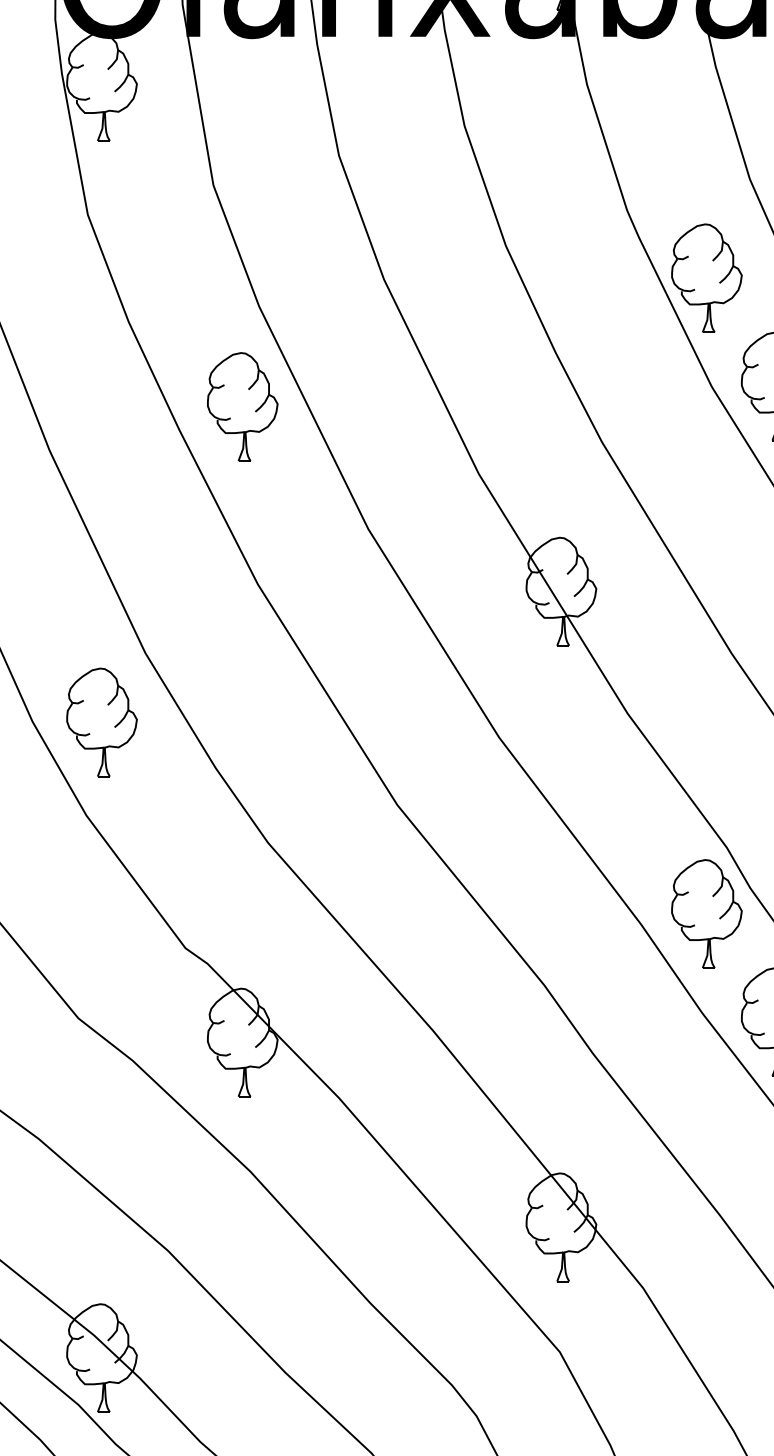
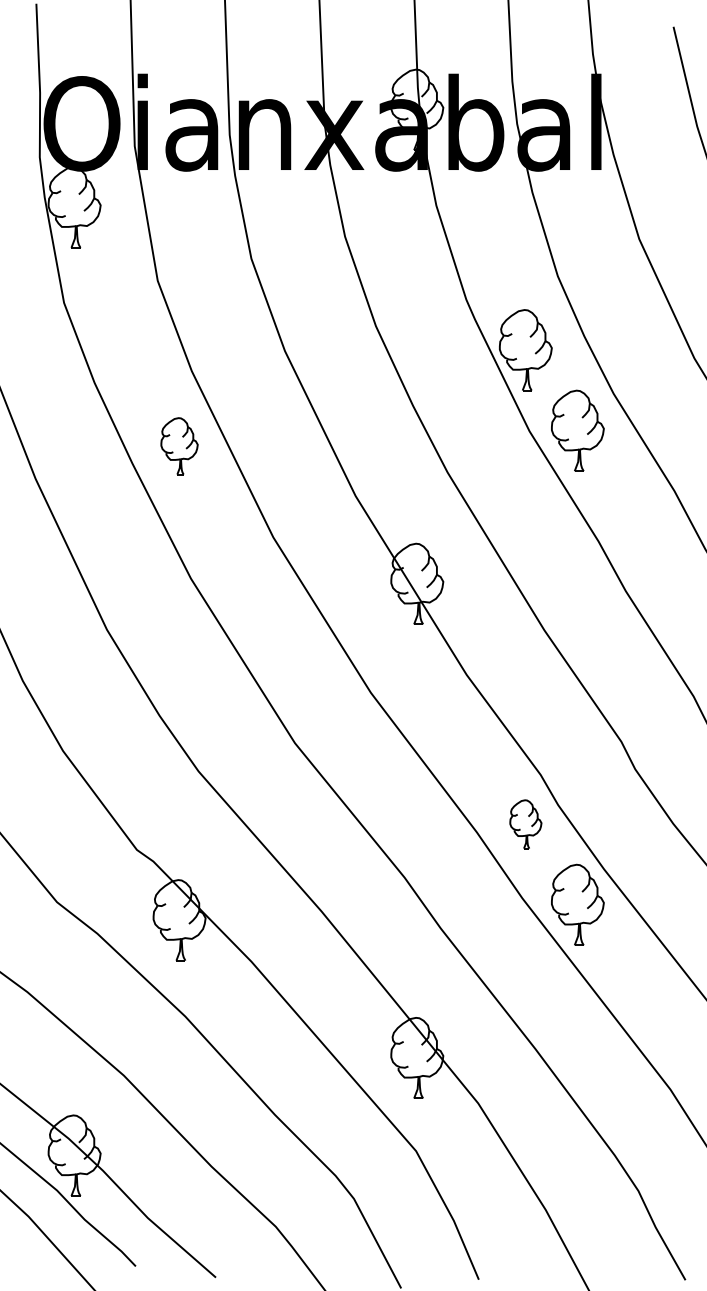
part: (242, 407) -> (179, 446), size x0.7
part: (101, 722) -> (74, 681), removed
part: (706, 914) -> (525, 824), size x0.6

